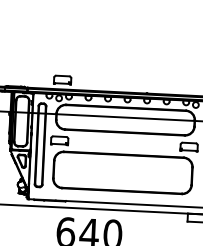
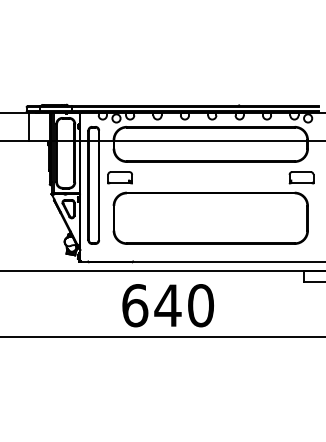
part: (62, 79) -> (119, 92), removed

